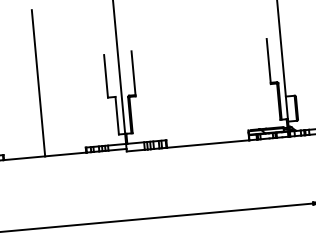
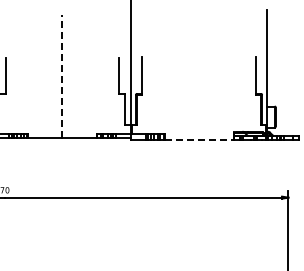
line: (38, 83) -> (62, 76), solid -> dashed
line: (208, 144) -> (199, 140), solid -> dashed

